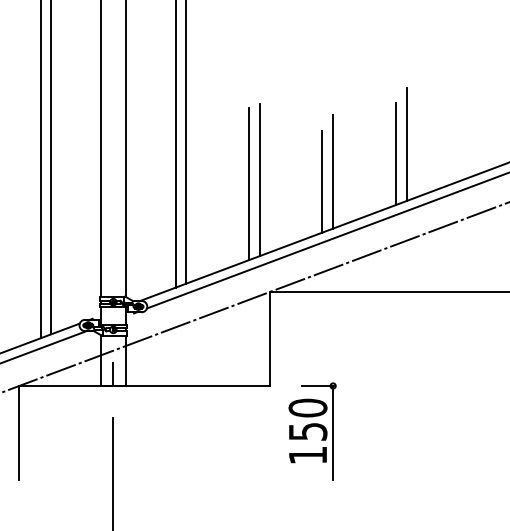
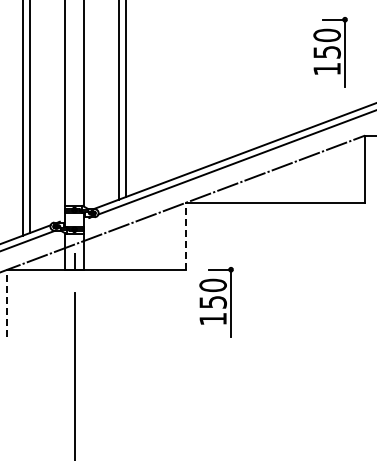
part: (472, 80) -> (330, 52), added
line: (406, 144) -> (283, 97), removed
line: (395, 154) -> (275, 104), removed
line: (333, 170) -> (231, 116), removed
line: (259, 179) -> (178, 122), removed
line: (322, 180) -> (223, 123), removed
line: (249, 183) -> (171, 125), removed
line: (270, 339) -> (186, 236), solid -> dashed
line: (19, 433) -> (7, 303), solid -> dashed

